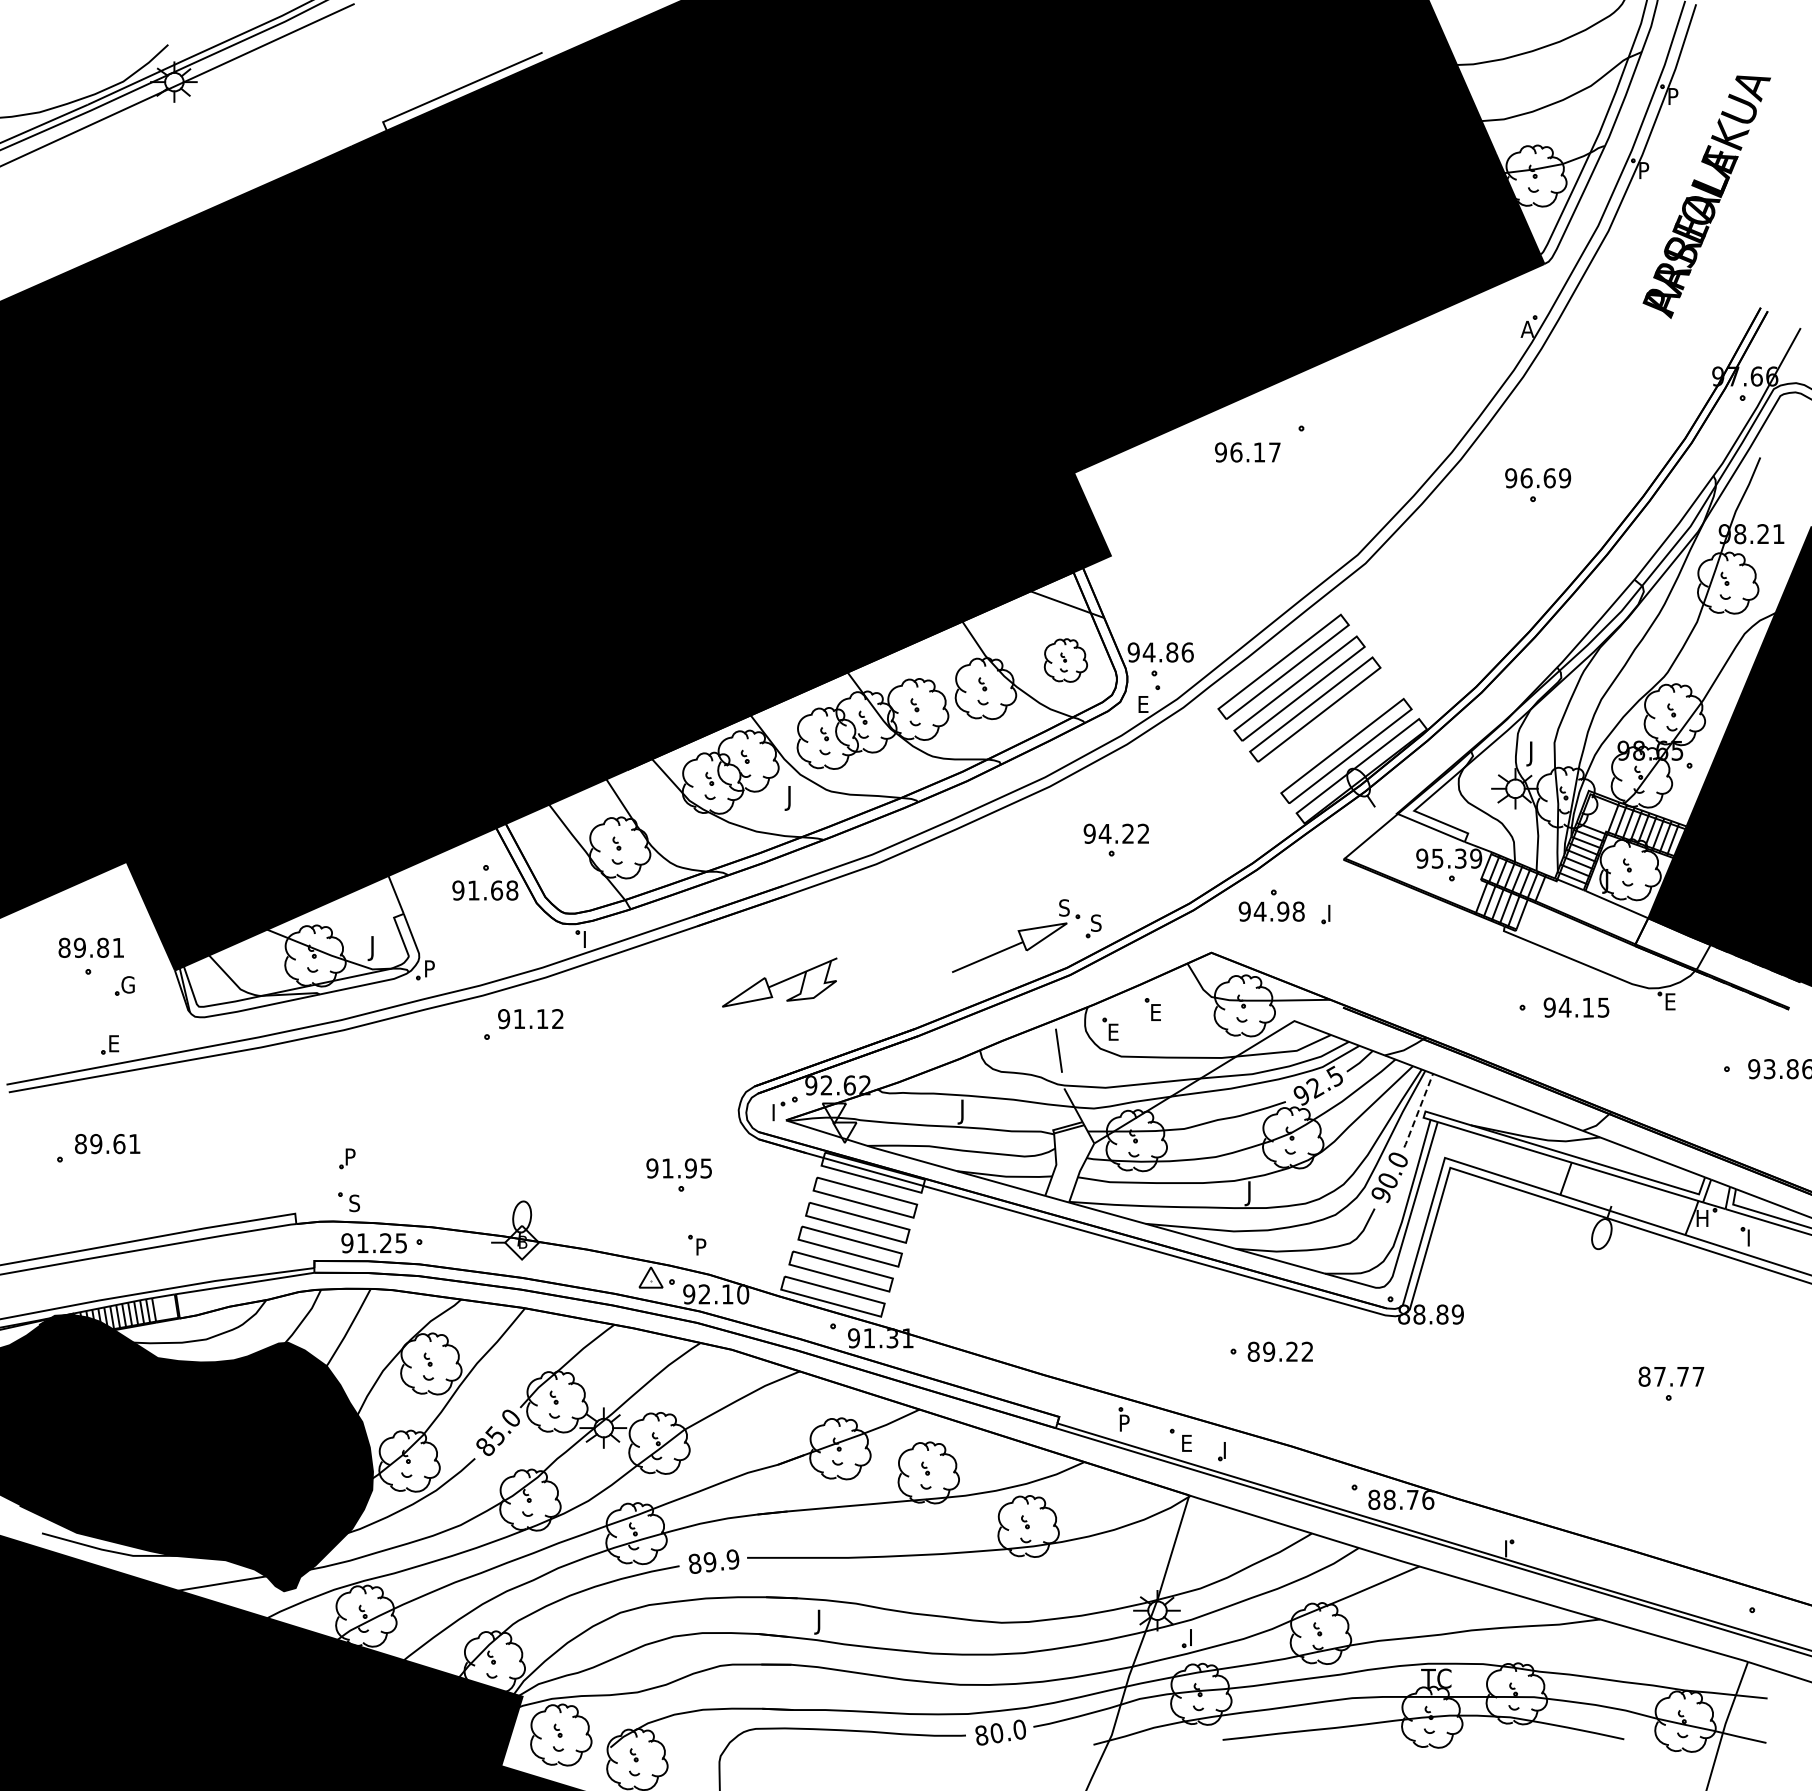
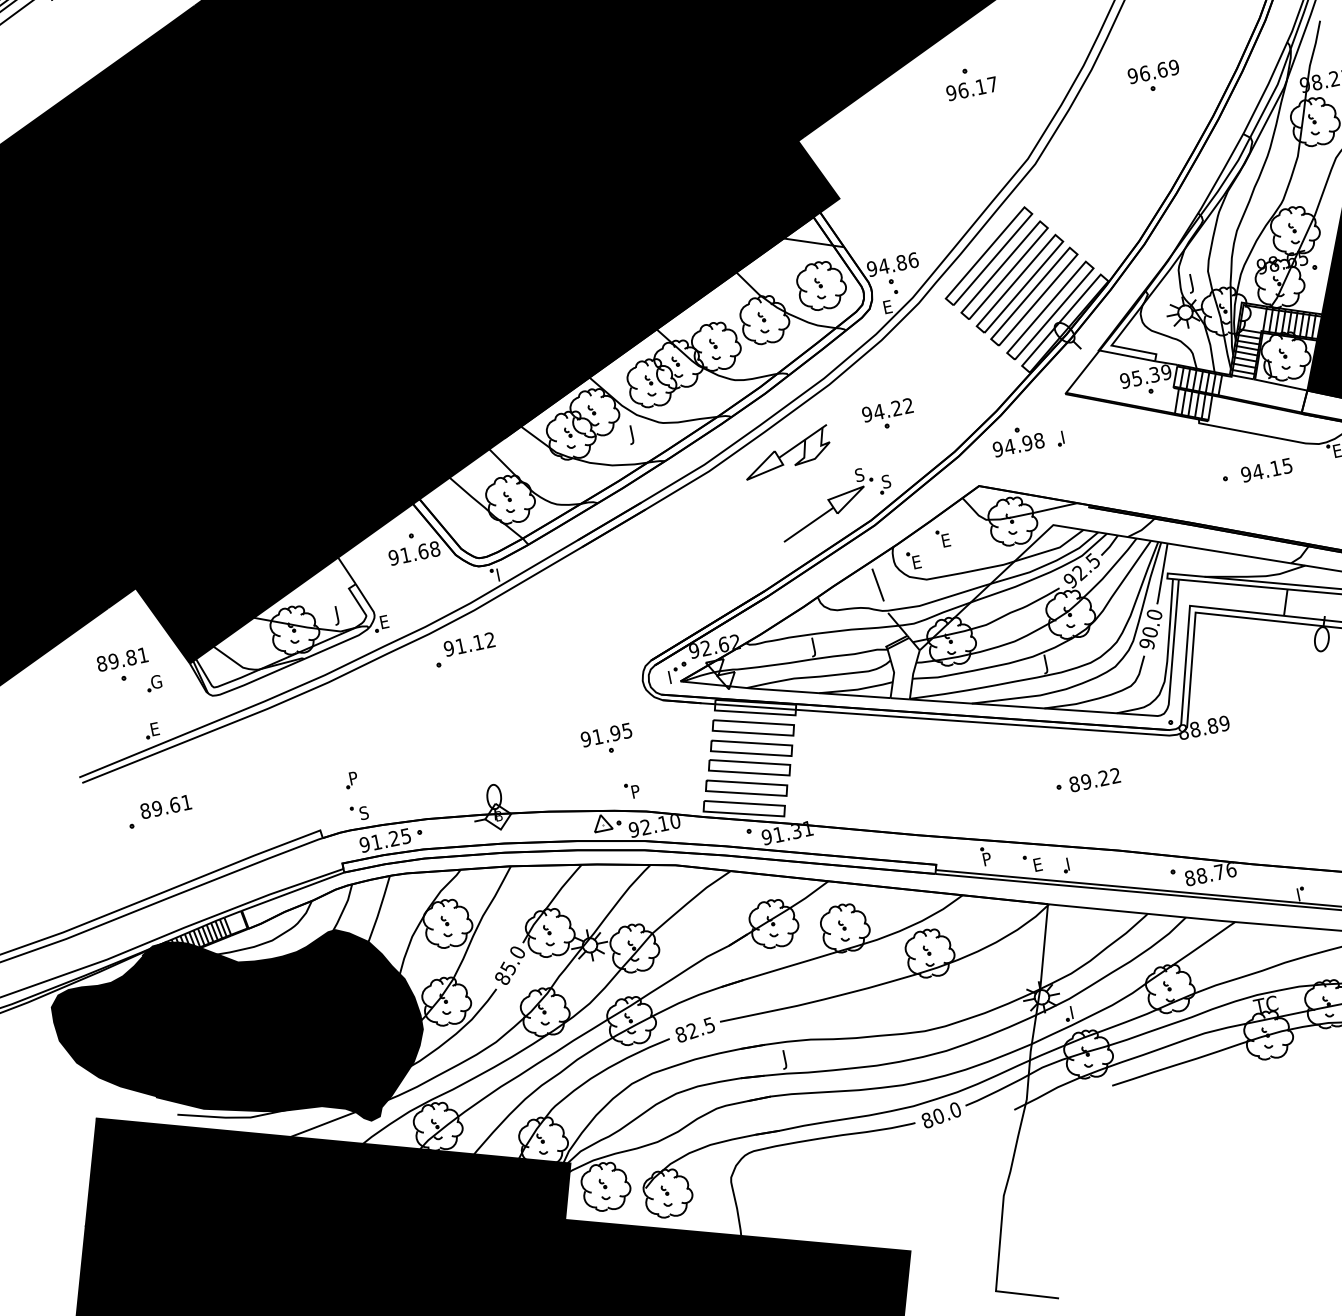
text: (1247, 452) -> (971, 88), moved
part: (1065, 660) -> (821, 285), size x1.43
part: (1329, 729) -> (1033, 296), added
text: (430, 968) -> (384, 621), P -> E
part: (779, 982) -> (786, 452), moved
line: (1418, 1110) -> (1162, 573), dashed -> solid
text: (721, 1560) -> (700, 1027), 89.9 -> 82.5

